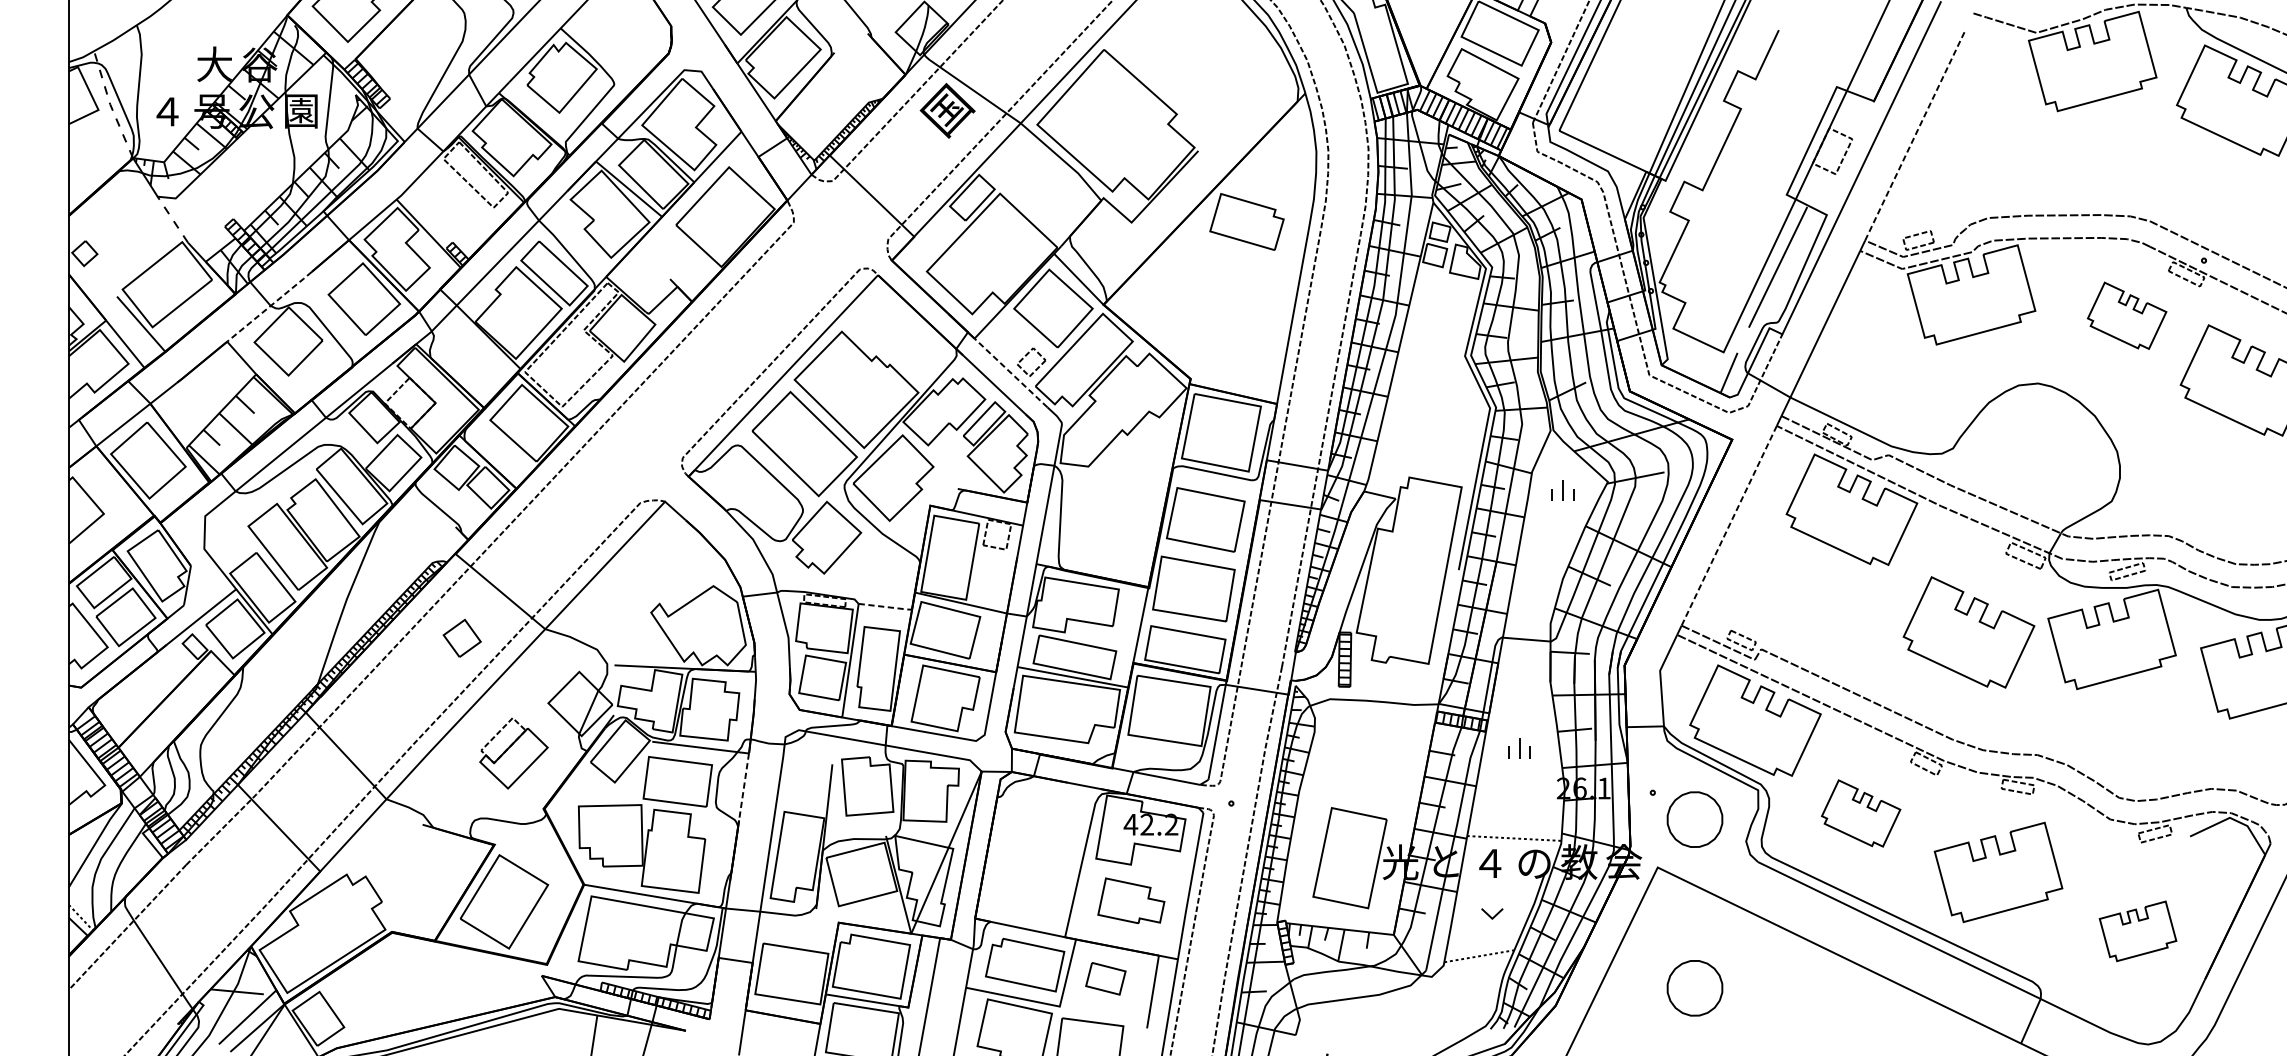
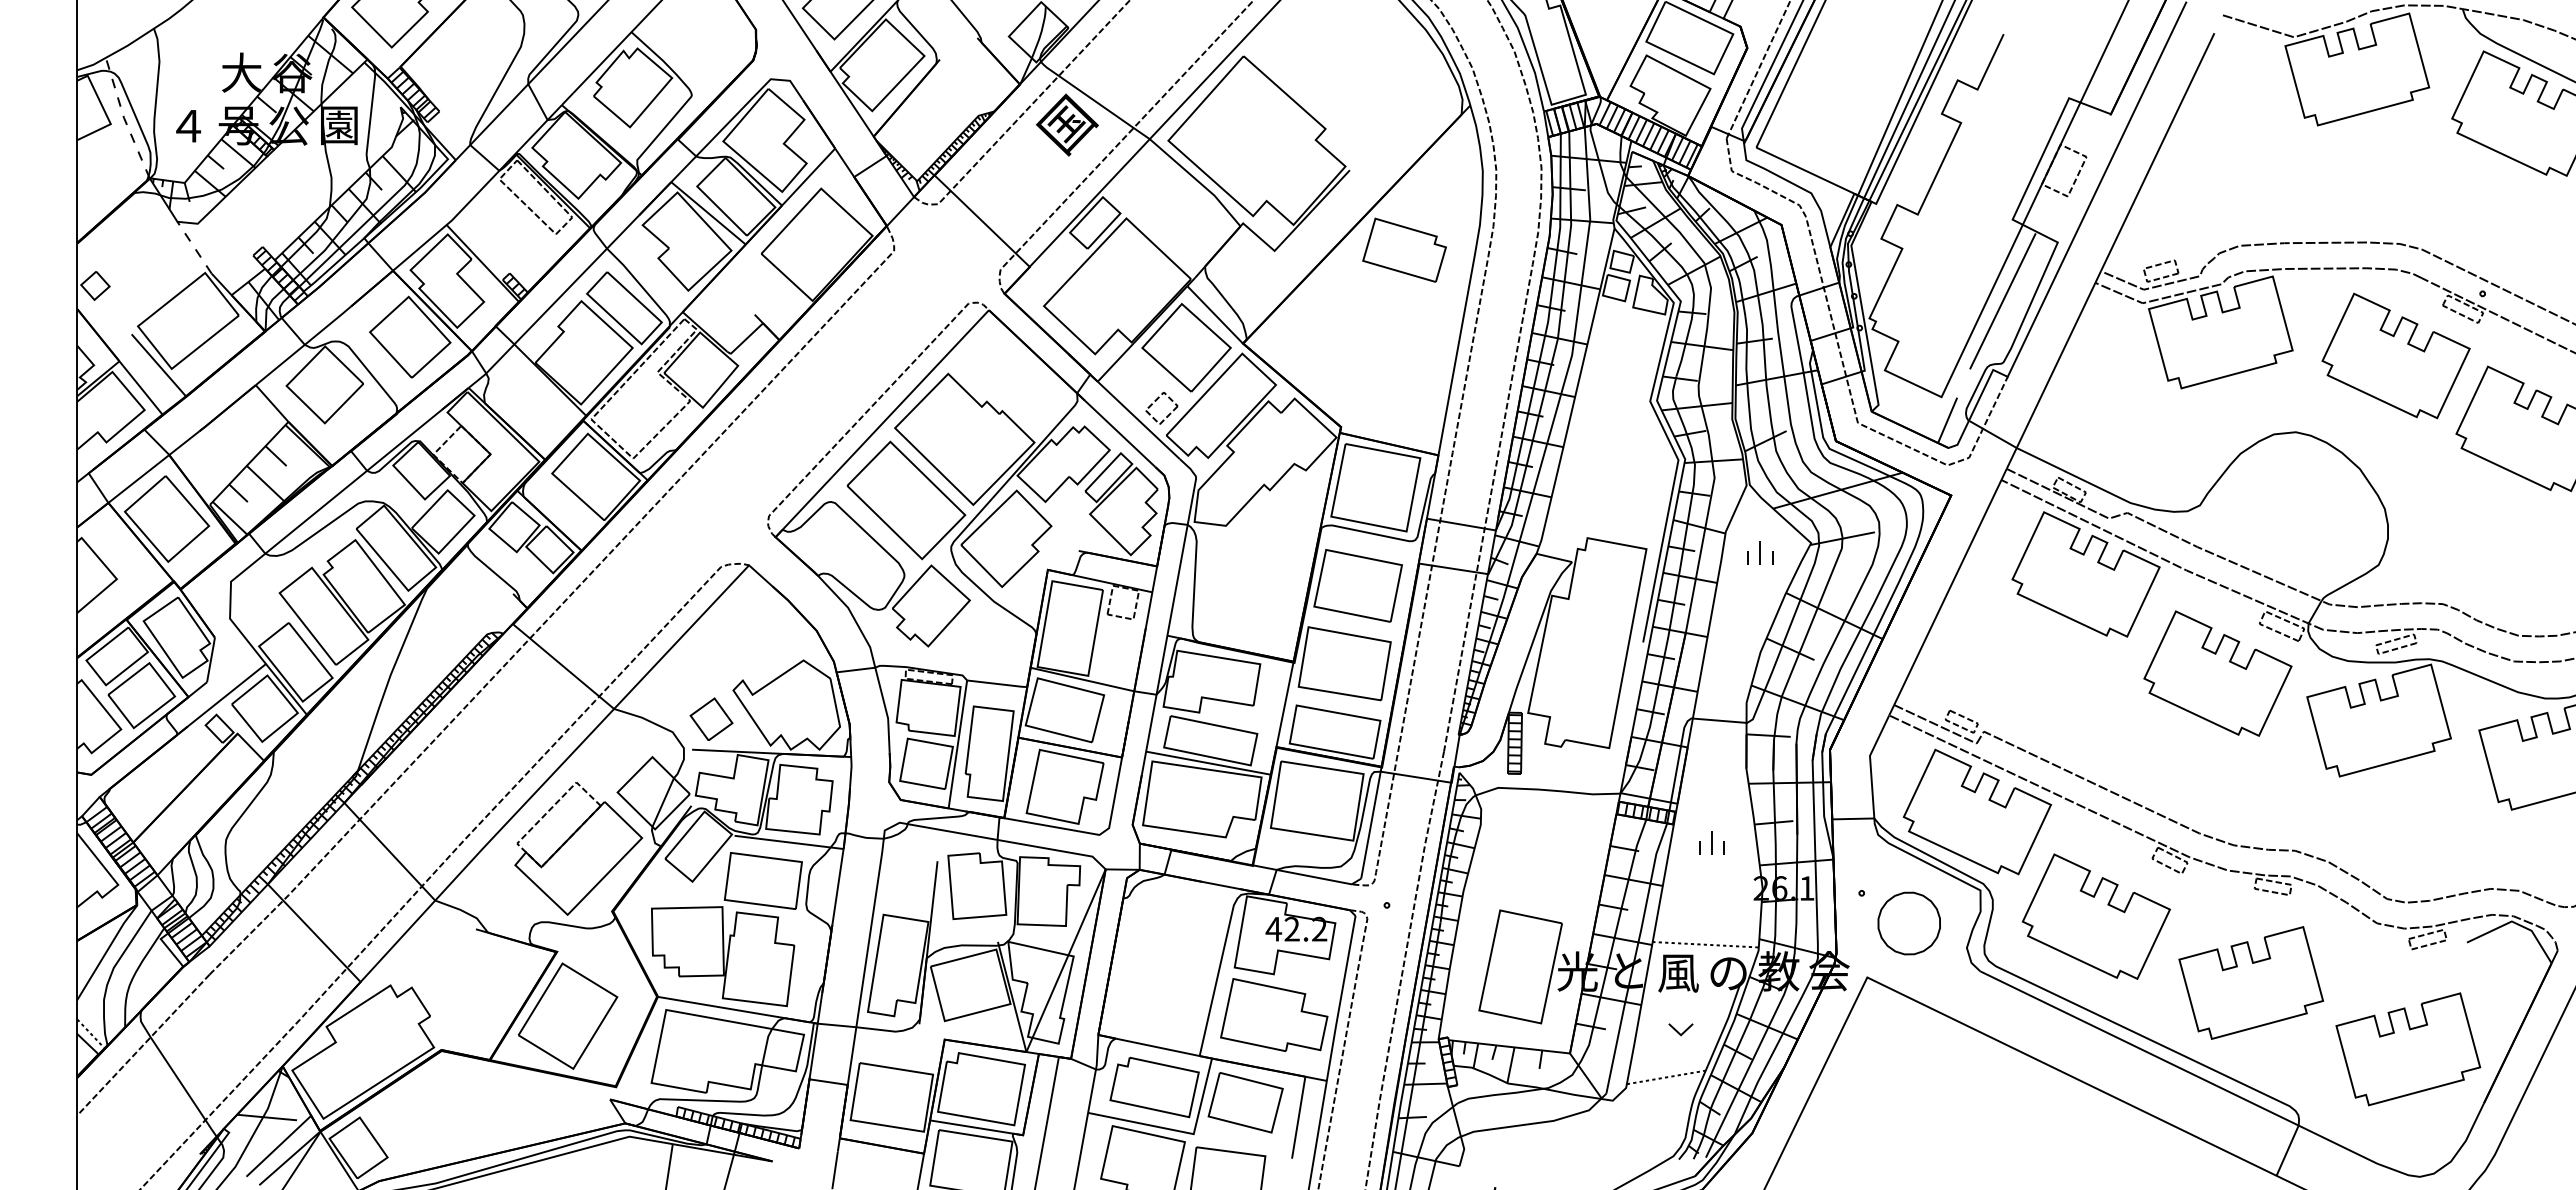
line: (1916, 134) -> (2158, 151), dashed -> solid
line: (270, 306) -> (304, 345), dashed -> solid
part: (2126, 315) -> (2395, 355), size x1.67
line: (1010, 373) -> (1138, 420), dashed -> solid
line: (1728, 525) -> (1947, 592), dashed -> solid
line: (886, 607) -> (998, 684), dashed -> solid
part: (1968, 632) -> (2217, 673), moved
part: (462, 637) -> (711, 718), moved
part: (513, 753) -> (578, 848), size x1.67
line: (743, 787) -> (837, 887), dashed -> solid
part: (1861, 813) -> (2096, 916), size x1.67
text: (1490, 863) -> (1678, 973), ４ -> 風
part: (1131, 900) -> (1274, 1014), size x1.43
part: (2138, 931) -> (2408, 1049), size x1.67
part: (1105, 978) -> (1245, 1102), size x1.67
part: (1694, 988) -> (1908, 1113), removed

